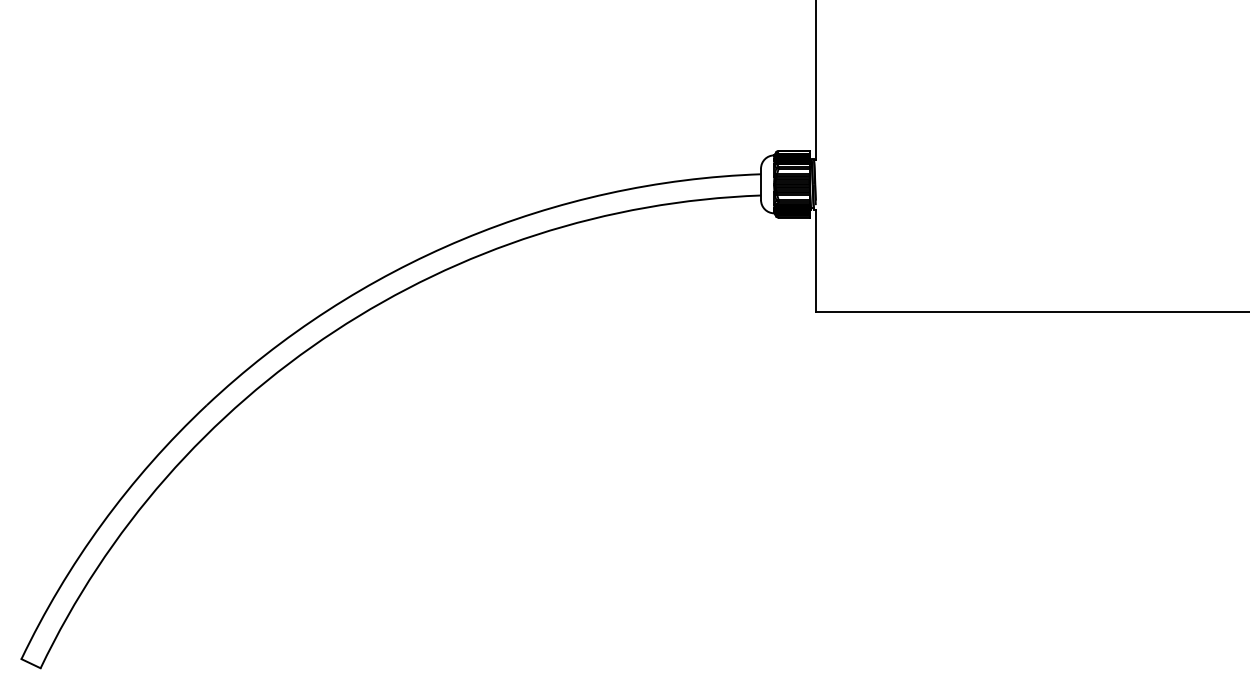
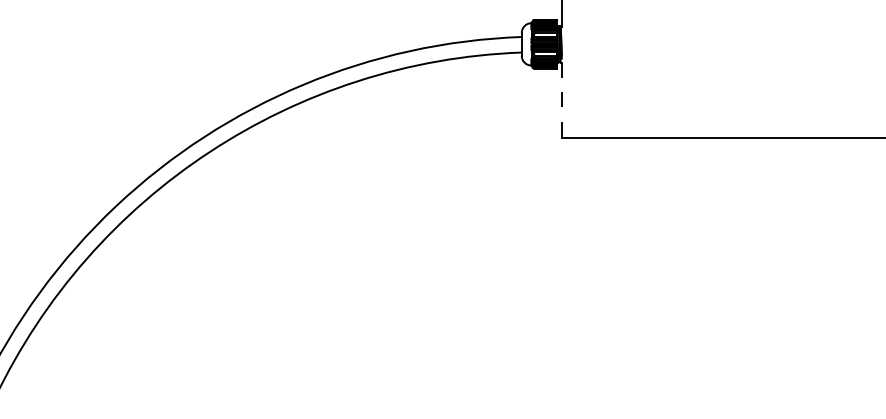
line: (815, 261) -> (561, 100), solid -> dashed

